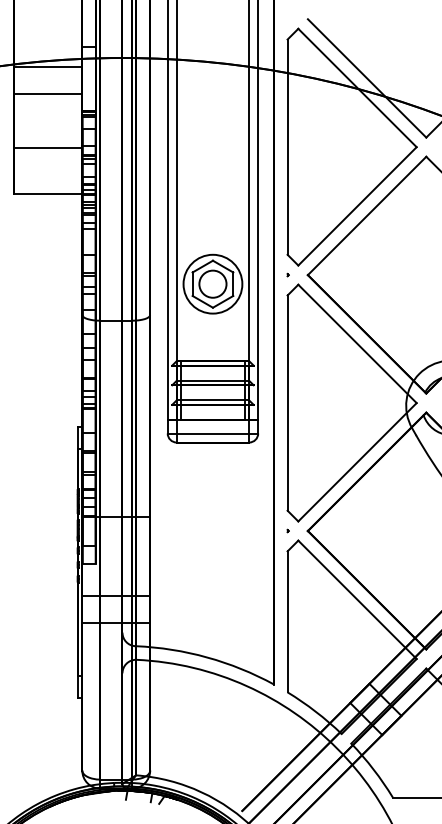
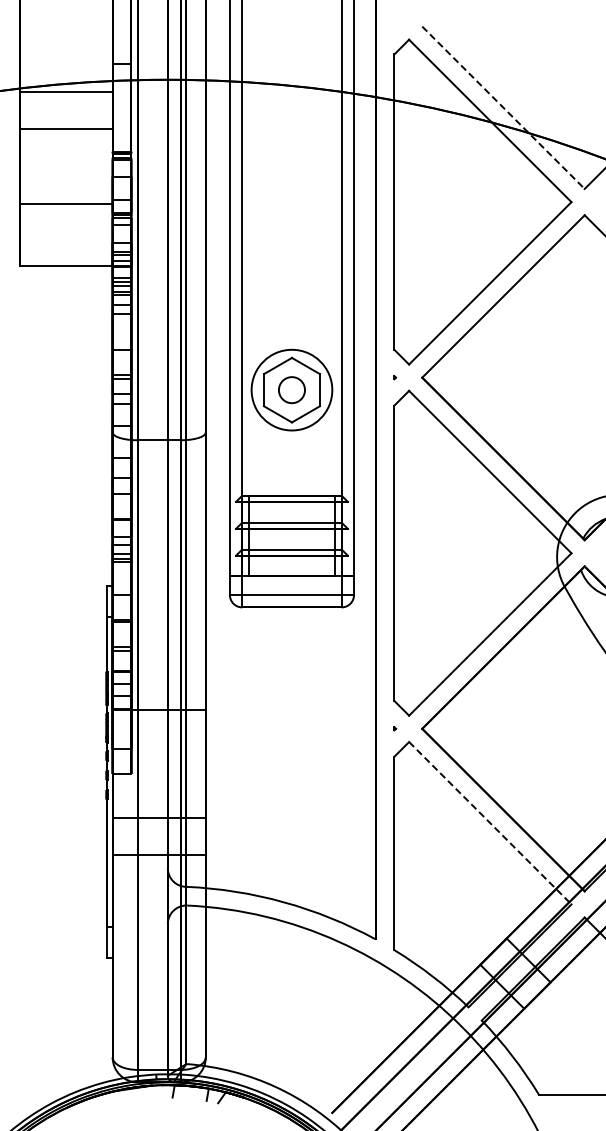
line: (367, 78) -> (503, 107), solid -> dashed
circle: (212, 283) -> (291, 389), size x0.7
line: (357, 600) -> (490, 823), solid -> dashed

